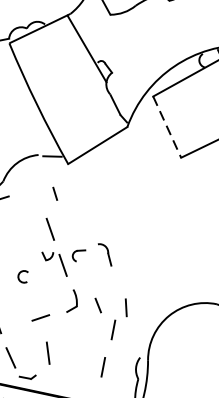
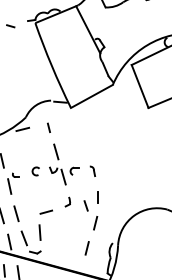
line: (167, 127) -> (140, 86), dashed -> solid
line: (54, 193) -> (48, 127), moved
part: (104, 253) -> (92, 170), size x0.62
arc: (19, 277) -> (33, 171), moved
part: (70, 300) -> (67, 201), size x0.62
line: (125, 307) -> (97, 197), moved
line: (47, 353) -> (39, 232), moved

